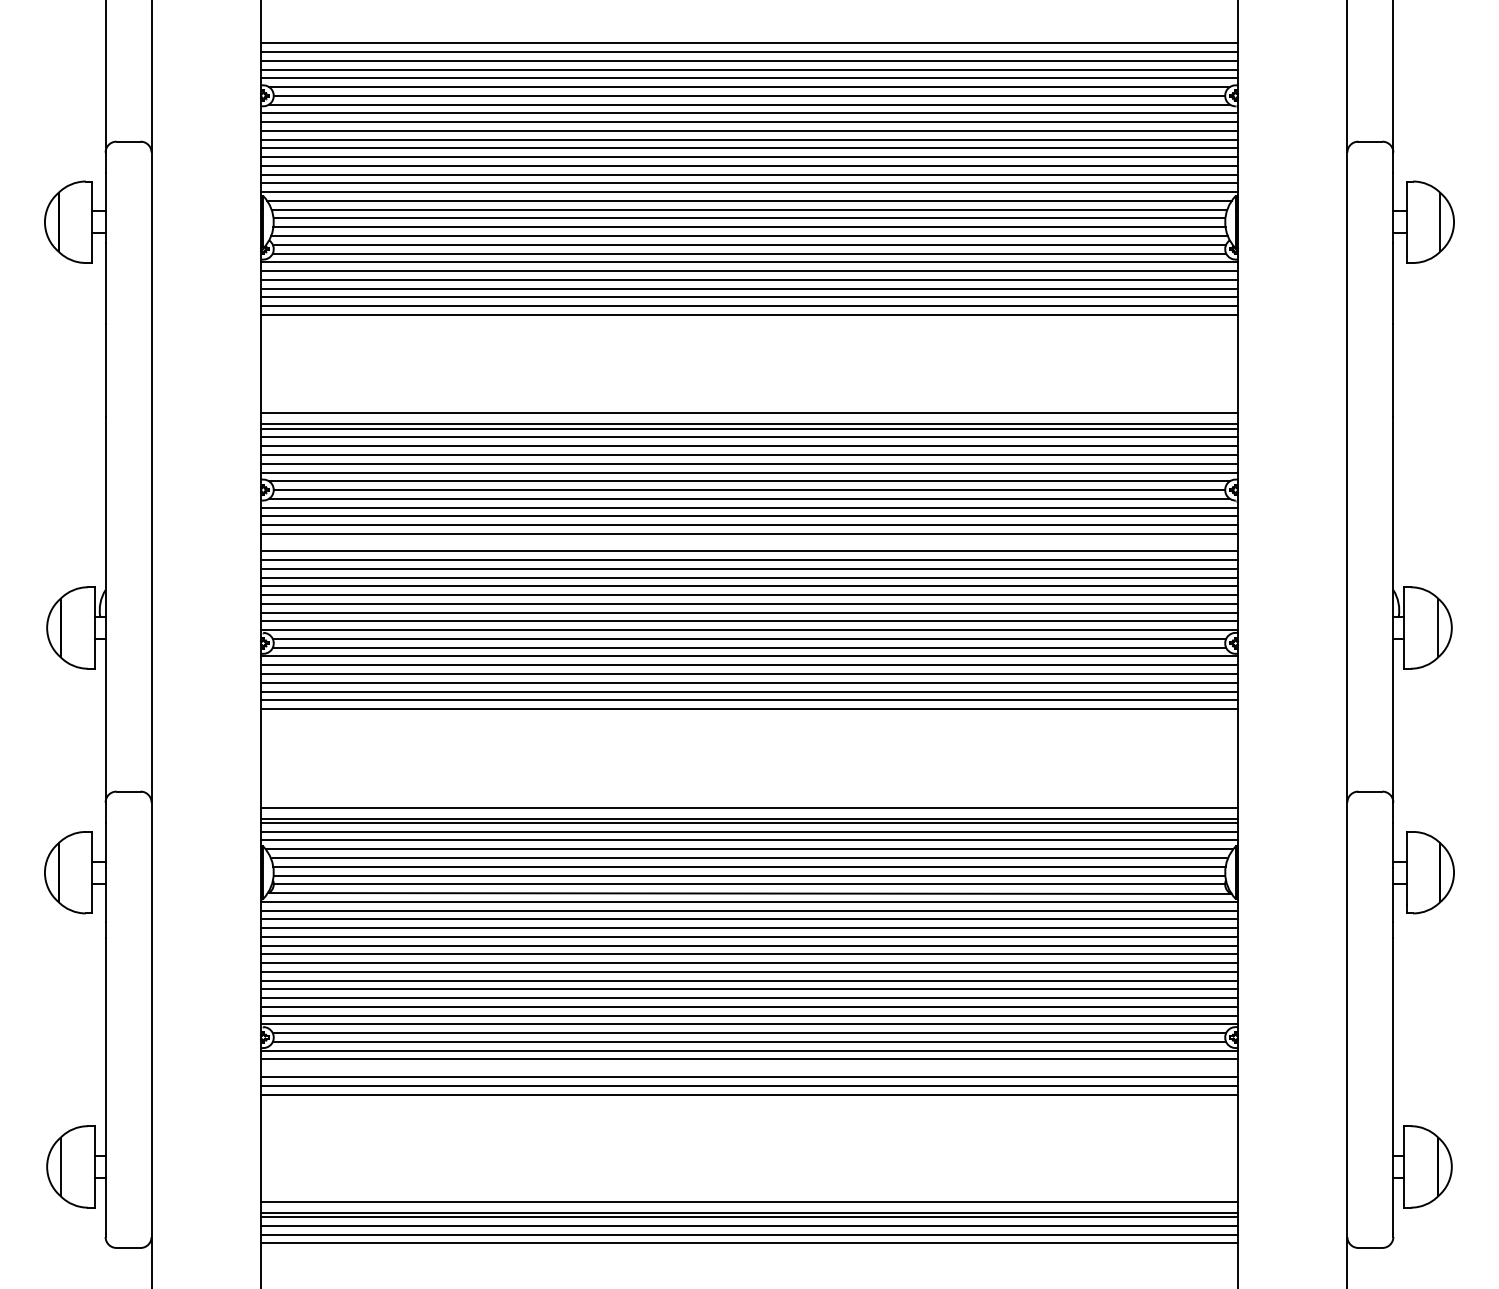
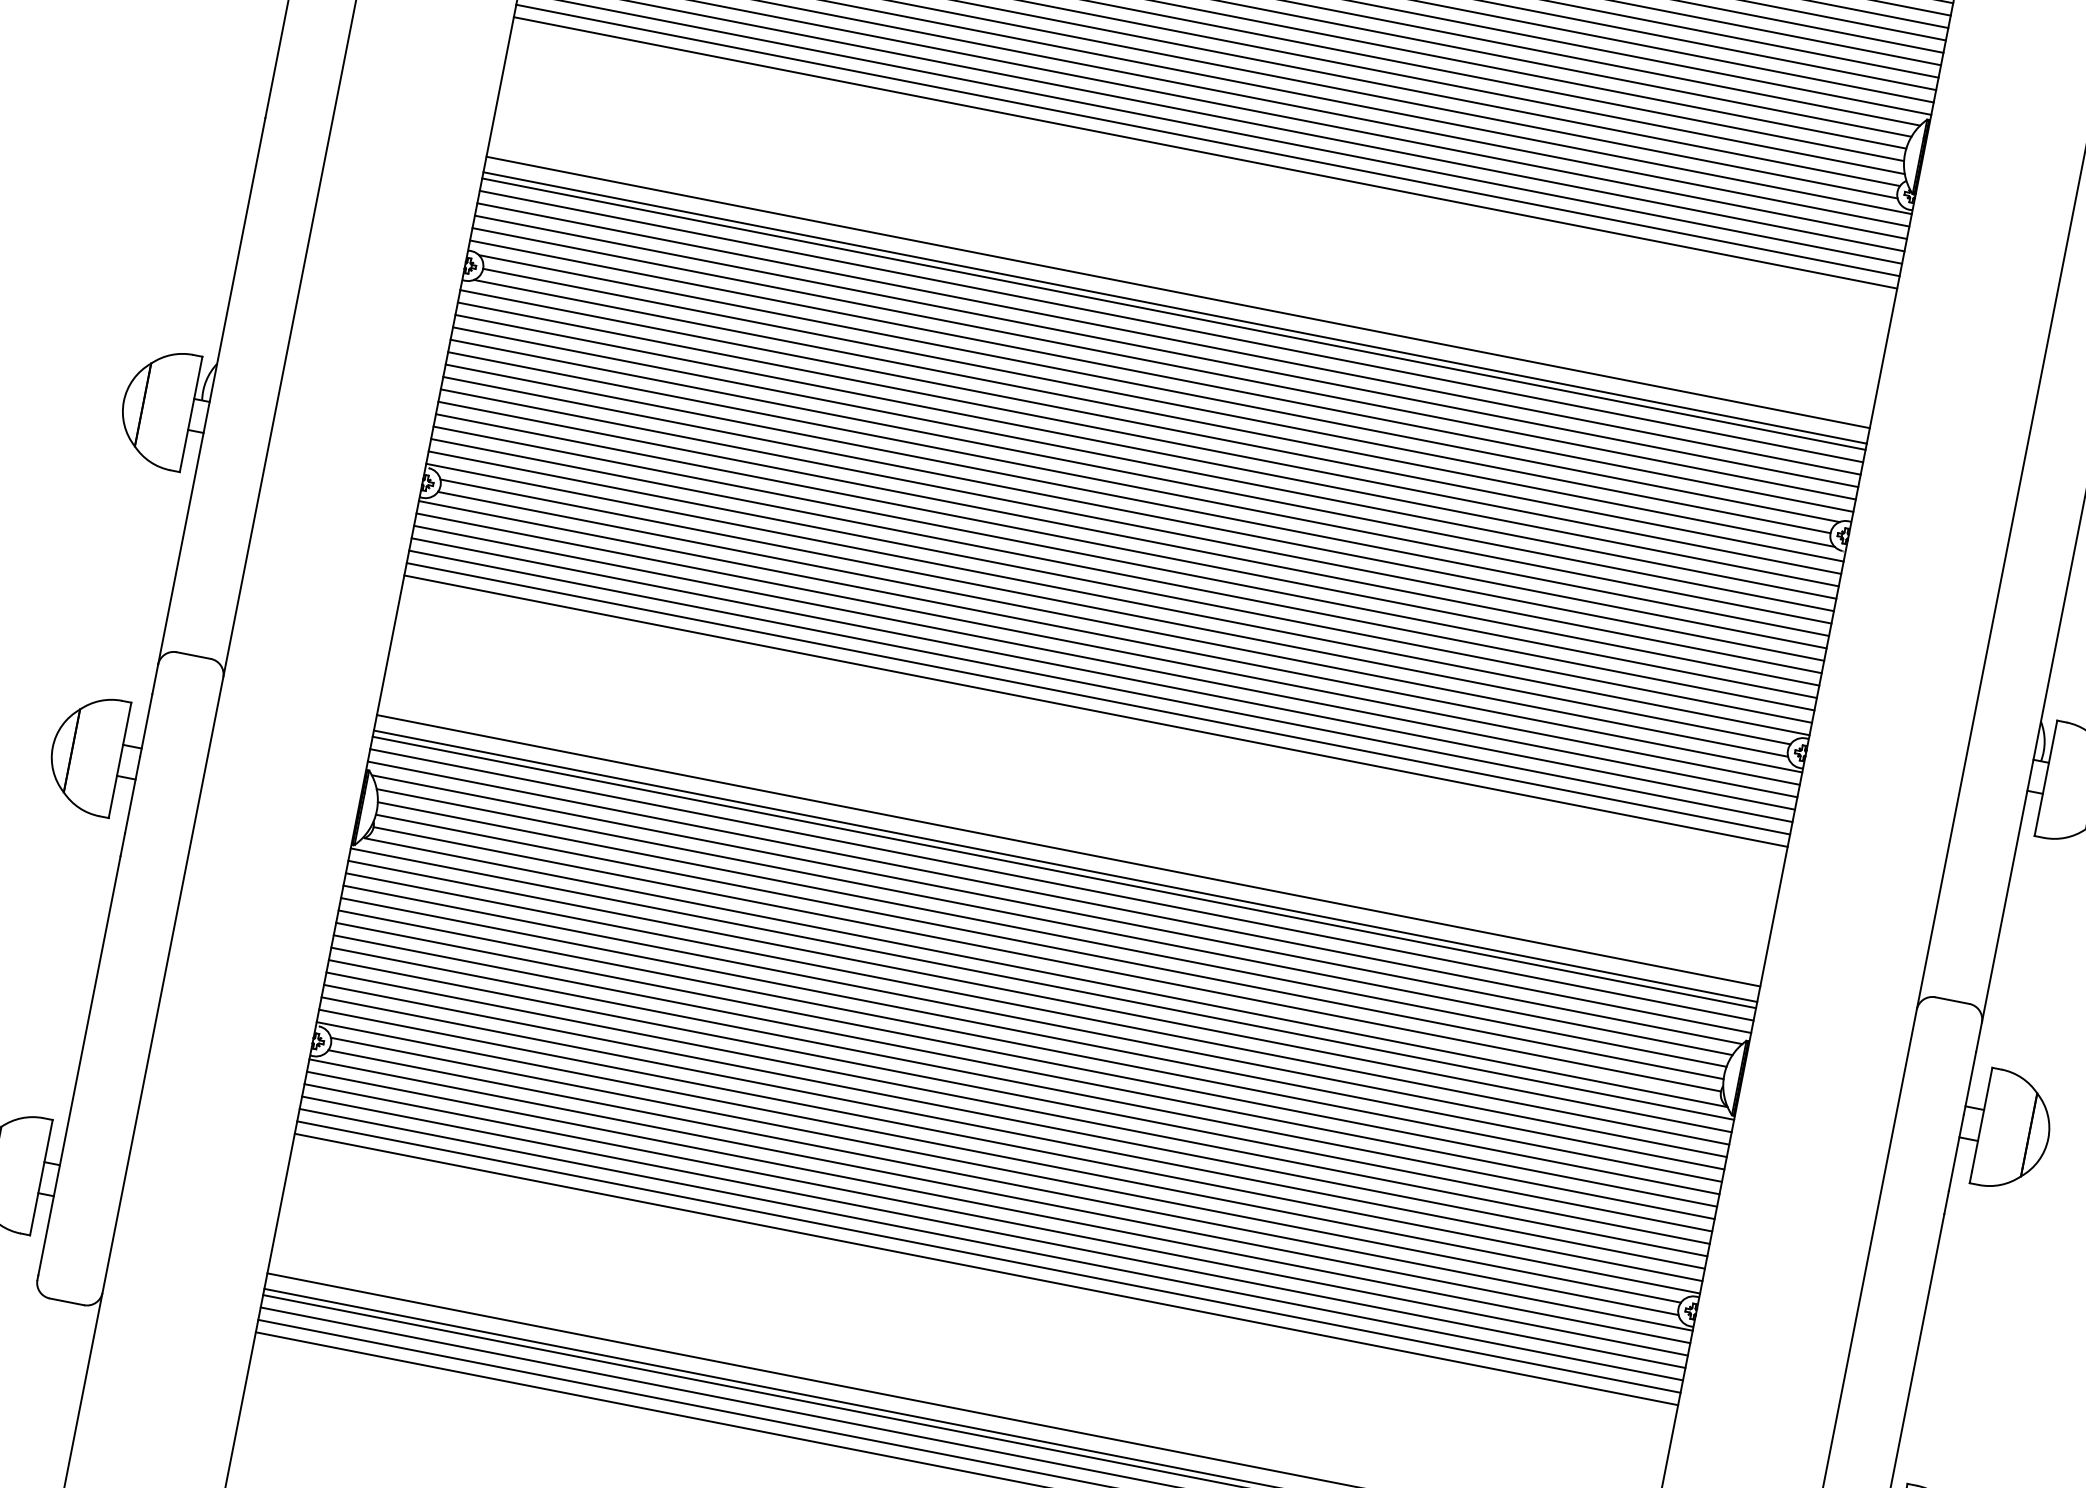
line: (749, 542) -> (1142, 475), added
line: (749, 1068) -> (996, 1220), added
line: (749, 1103) -> (986, 1269), added

